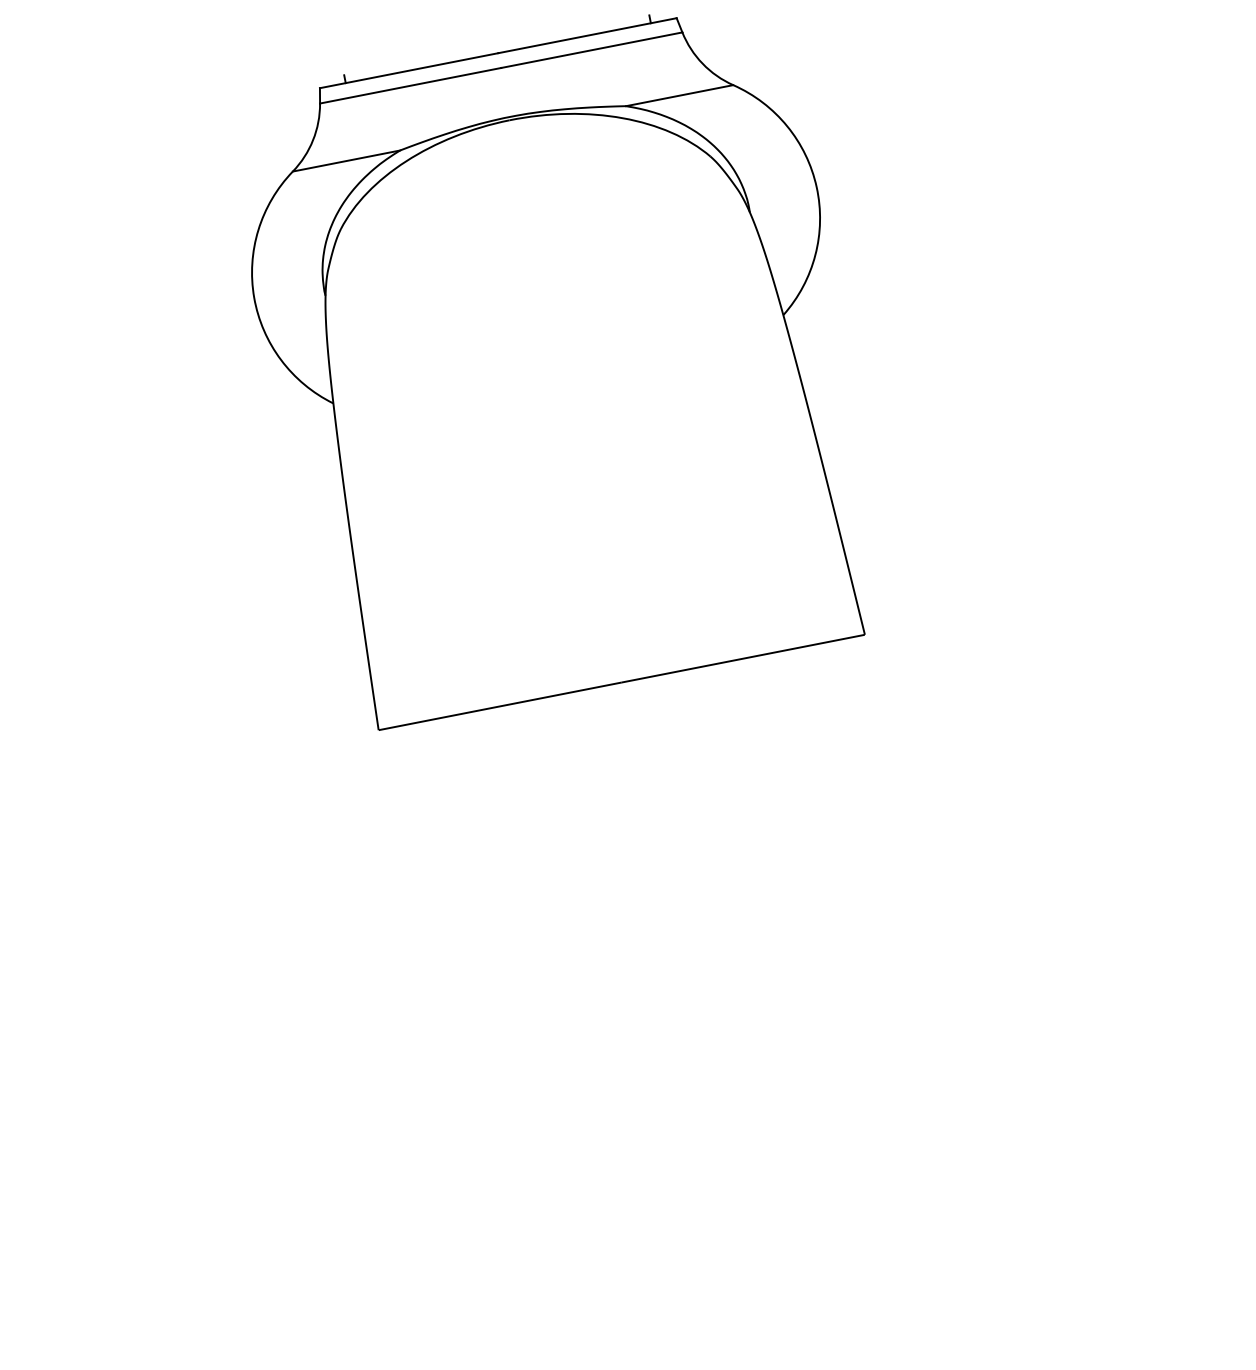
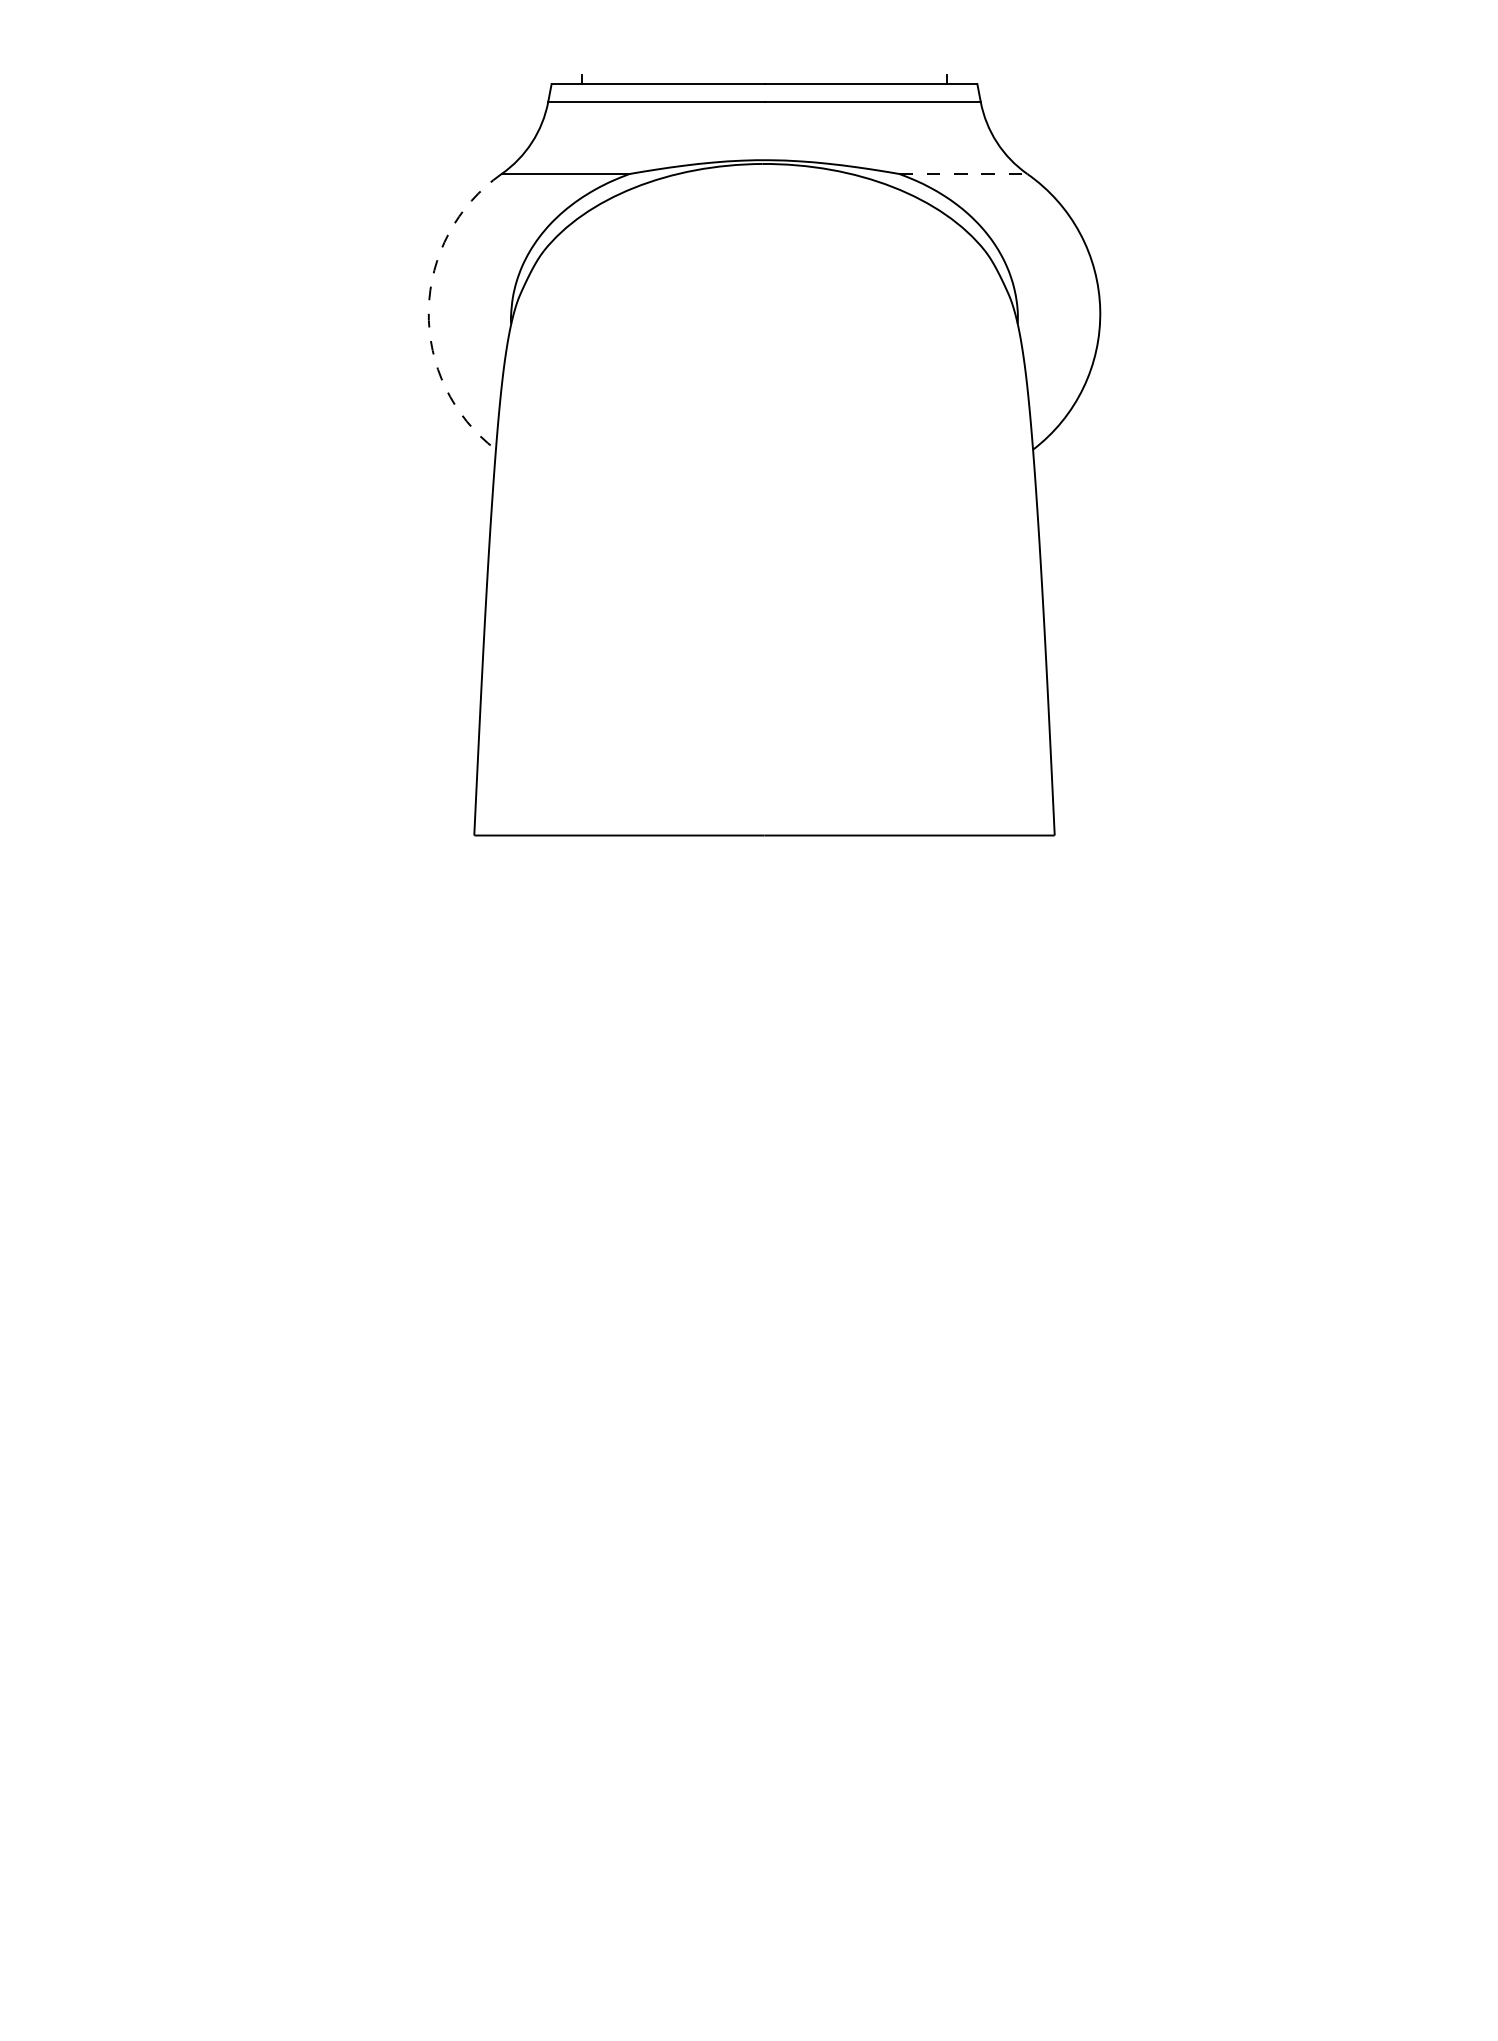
line: (679, 96) -> (963, 174), solid -> dashed
arc: (254, 297) -> (428, 310), solid -> dashed

